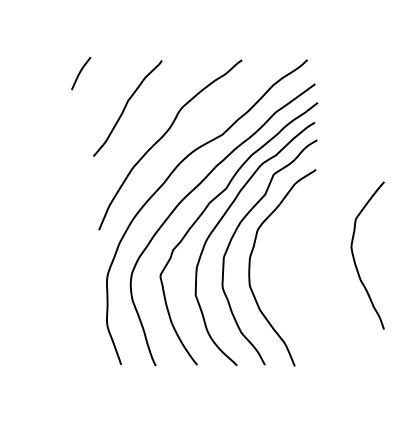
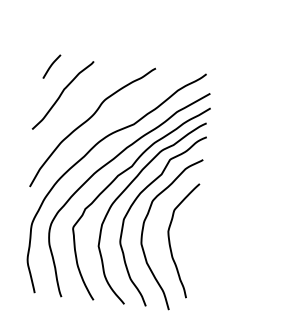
curve: (80, 73) -> (51, 66), moved
curve: (355, 260) -> (170, 242), moved

